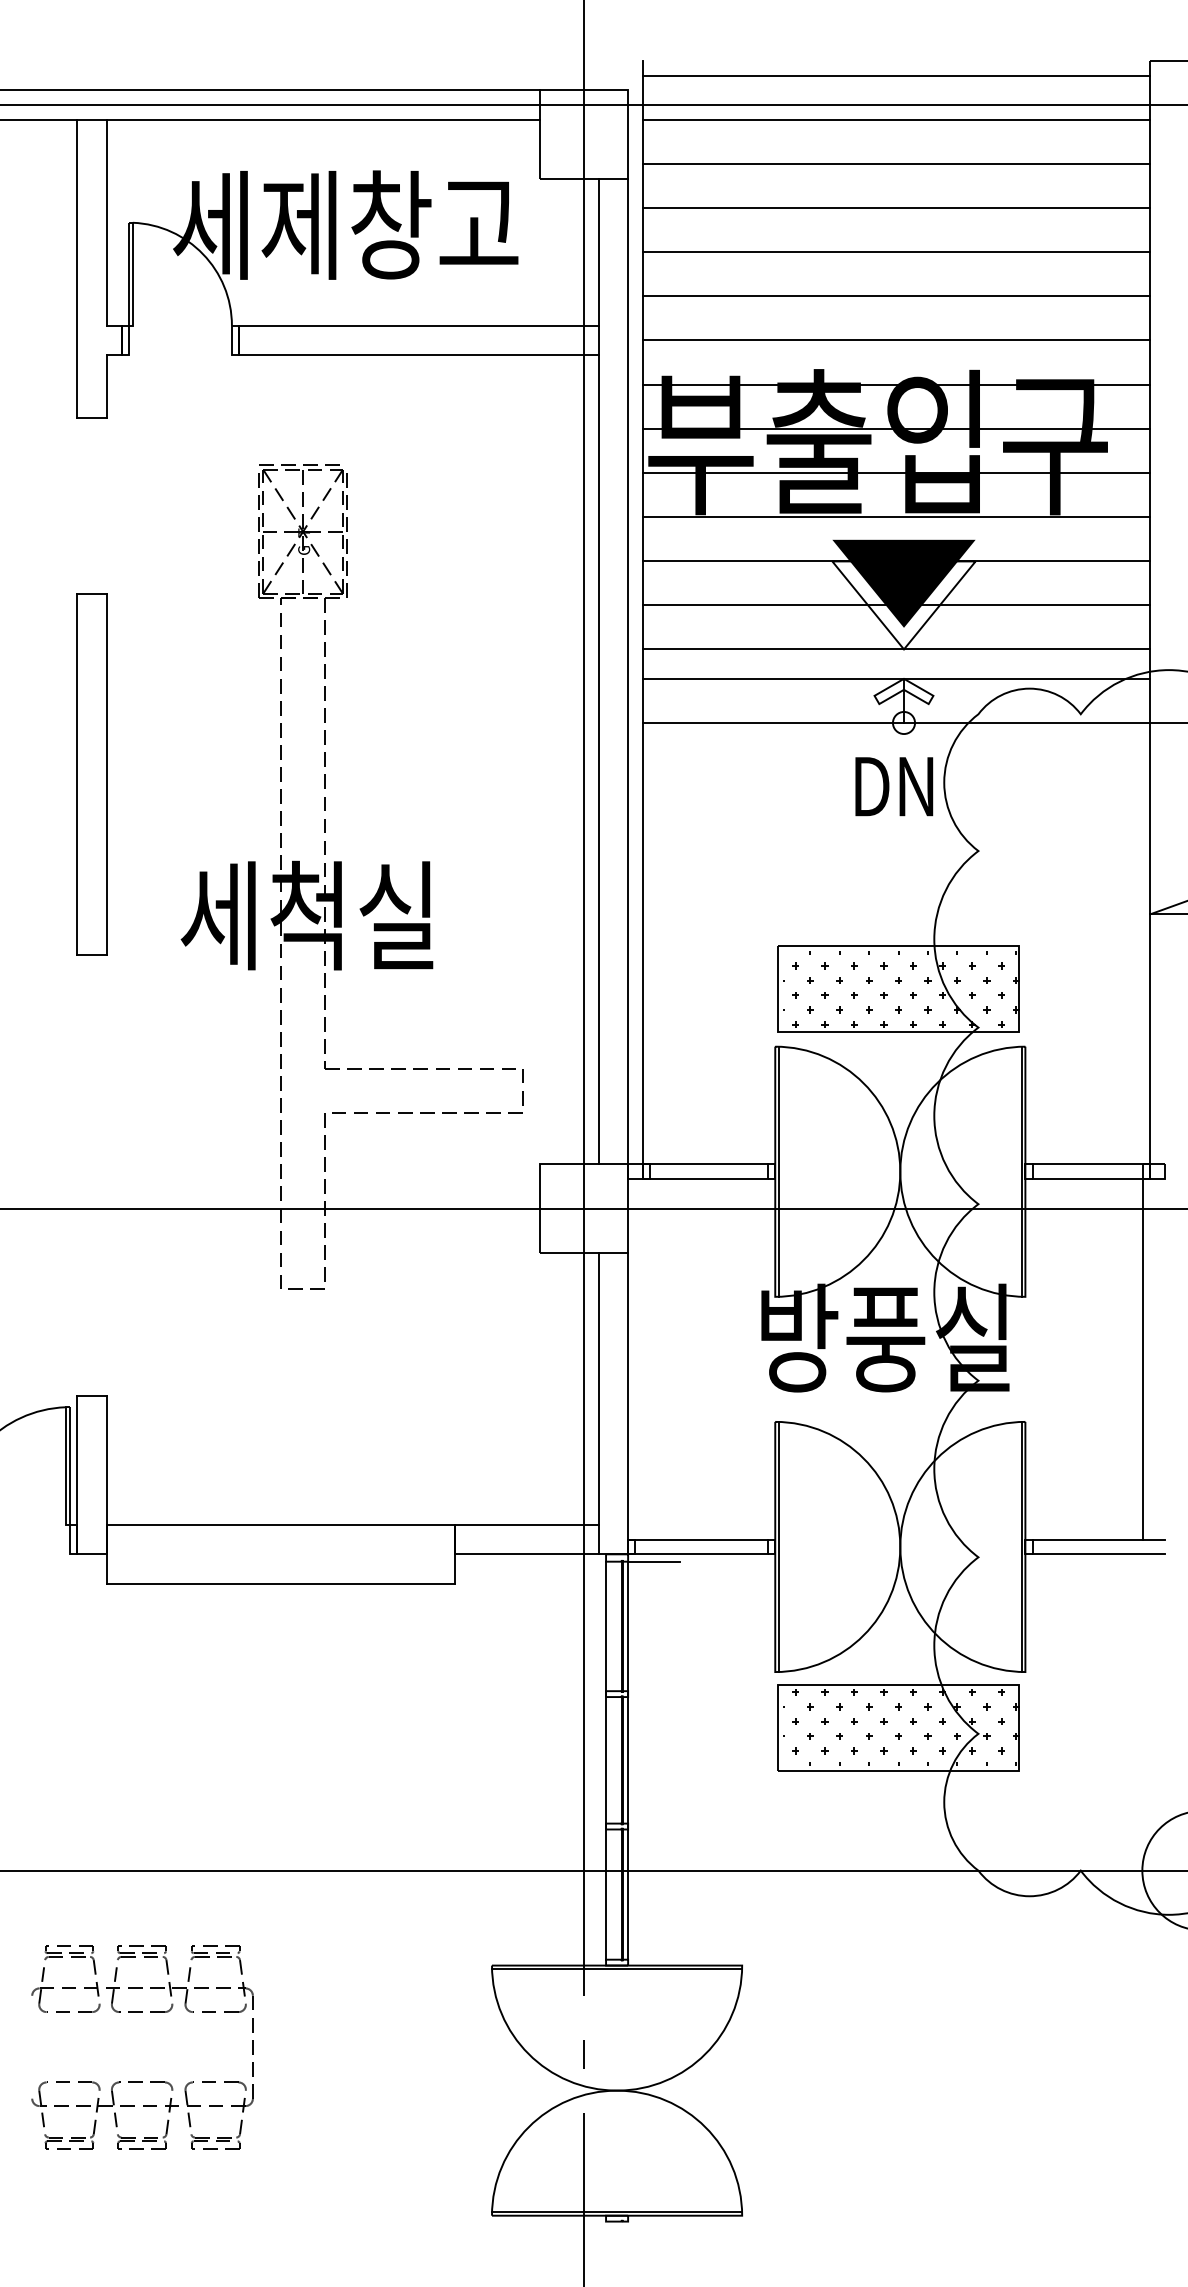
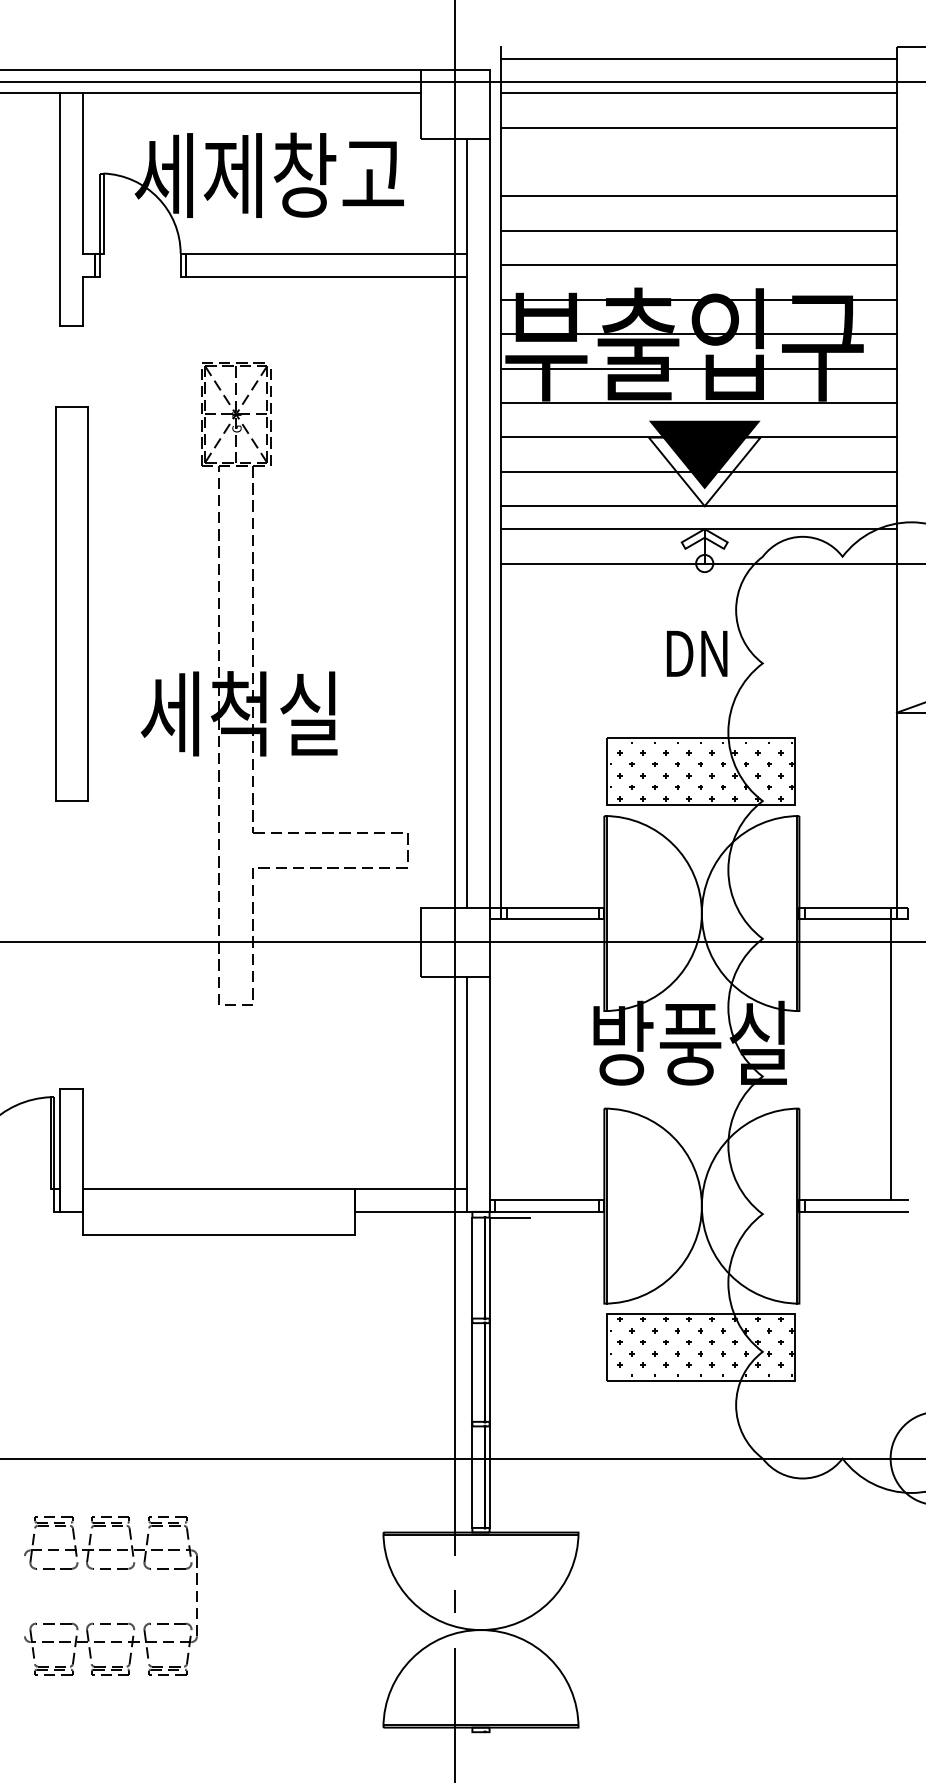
line: (896, 208) -> (698, 162), removed
part: (91, 774) -> (71, 603), size x1.4
text: (894, 786) -> (697, 653), moved

